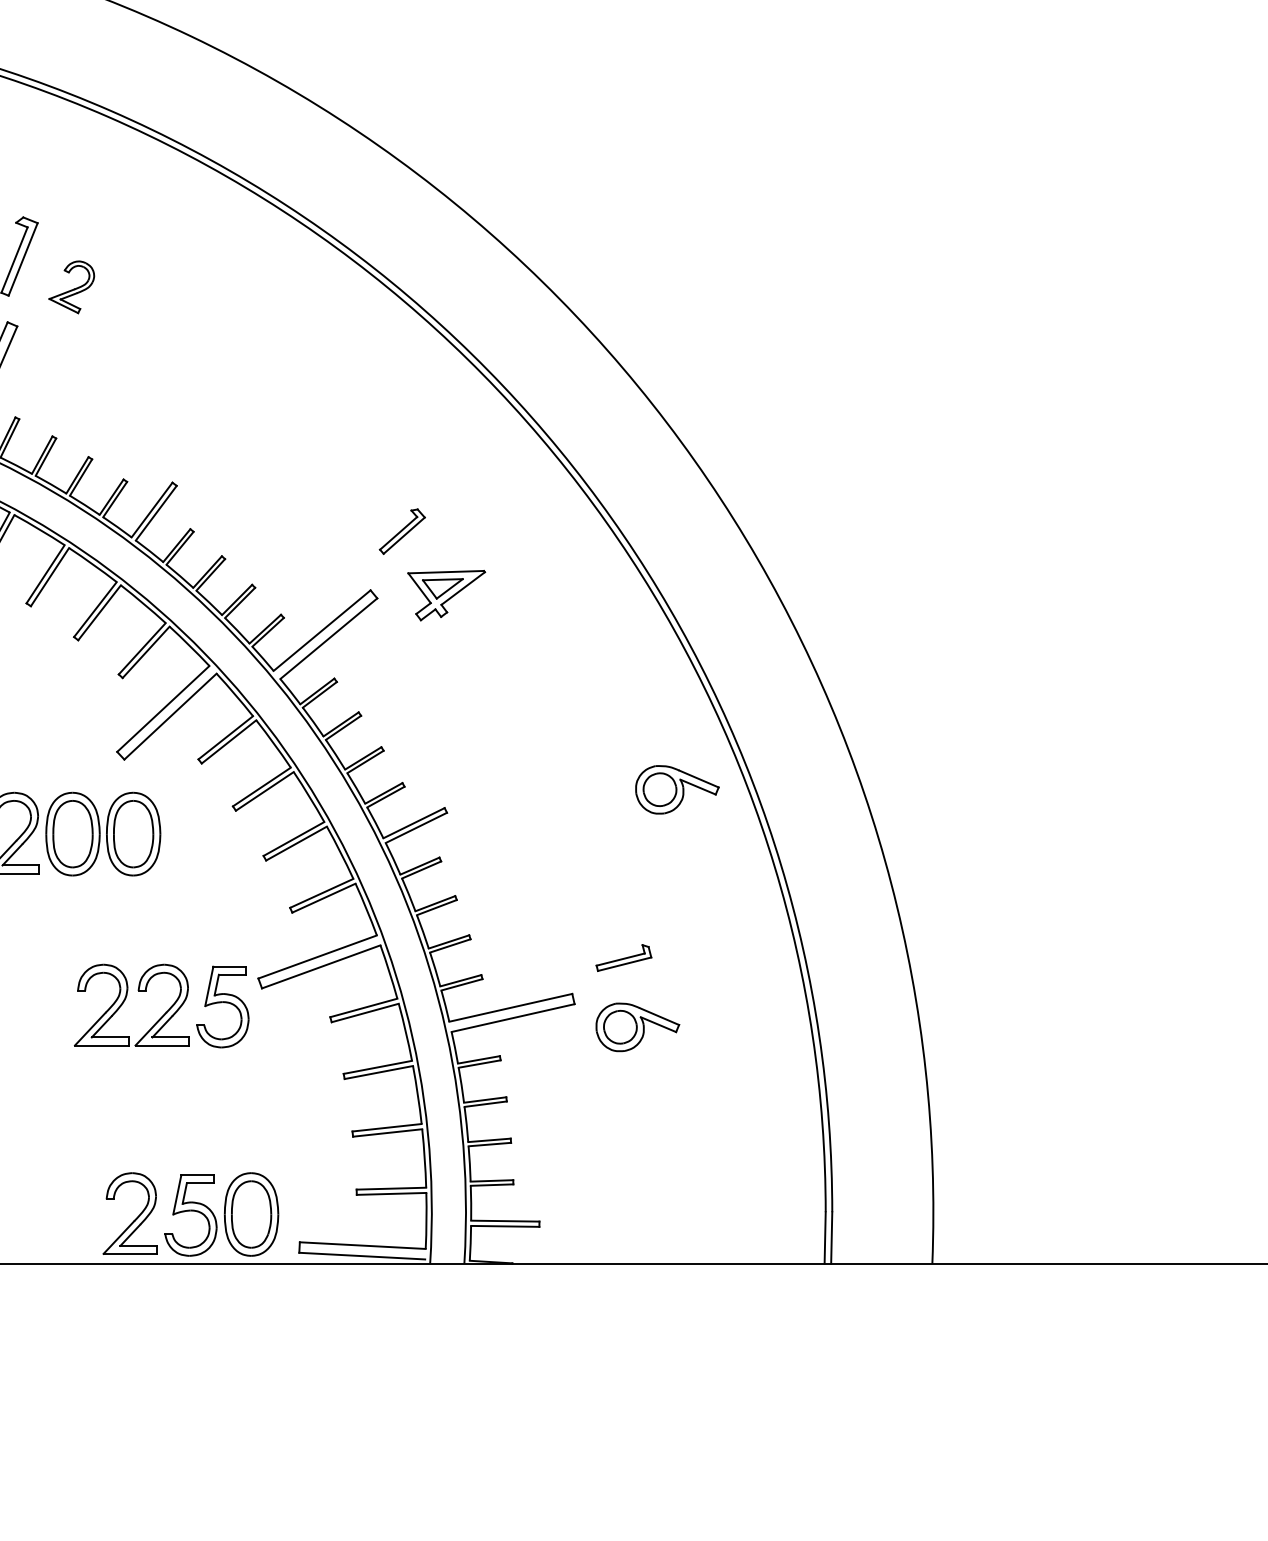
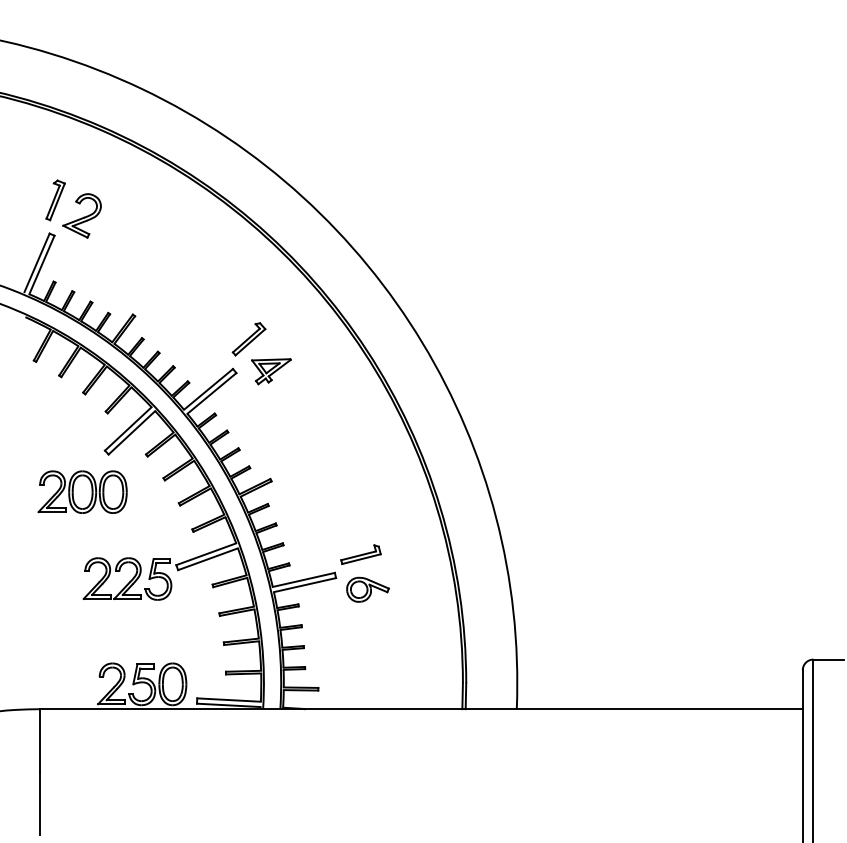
part: (70, 286) -> (81, 215), size x1.67
part: (401, 531) -> (248, 339), size x1.43
part: (676, 789) -> (387, 469), removed
part: (622, 957) -> (360, 554), size x1.43

